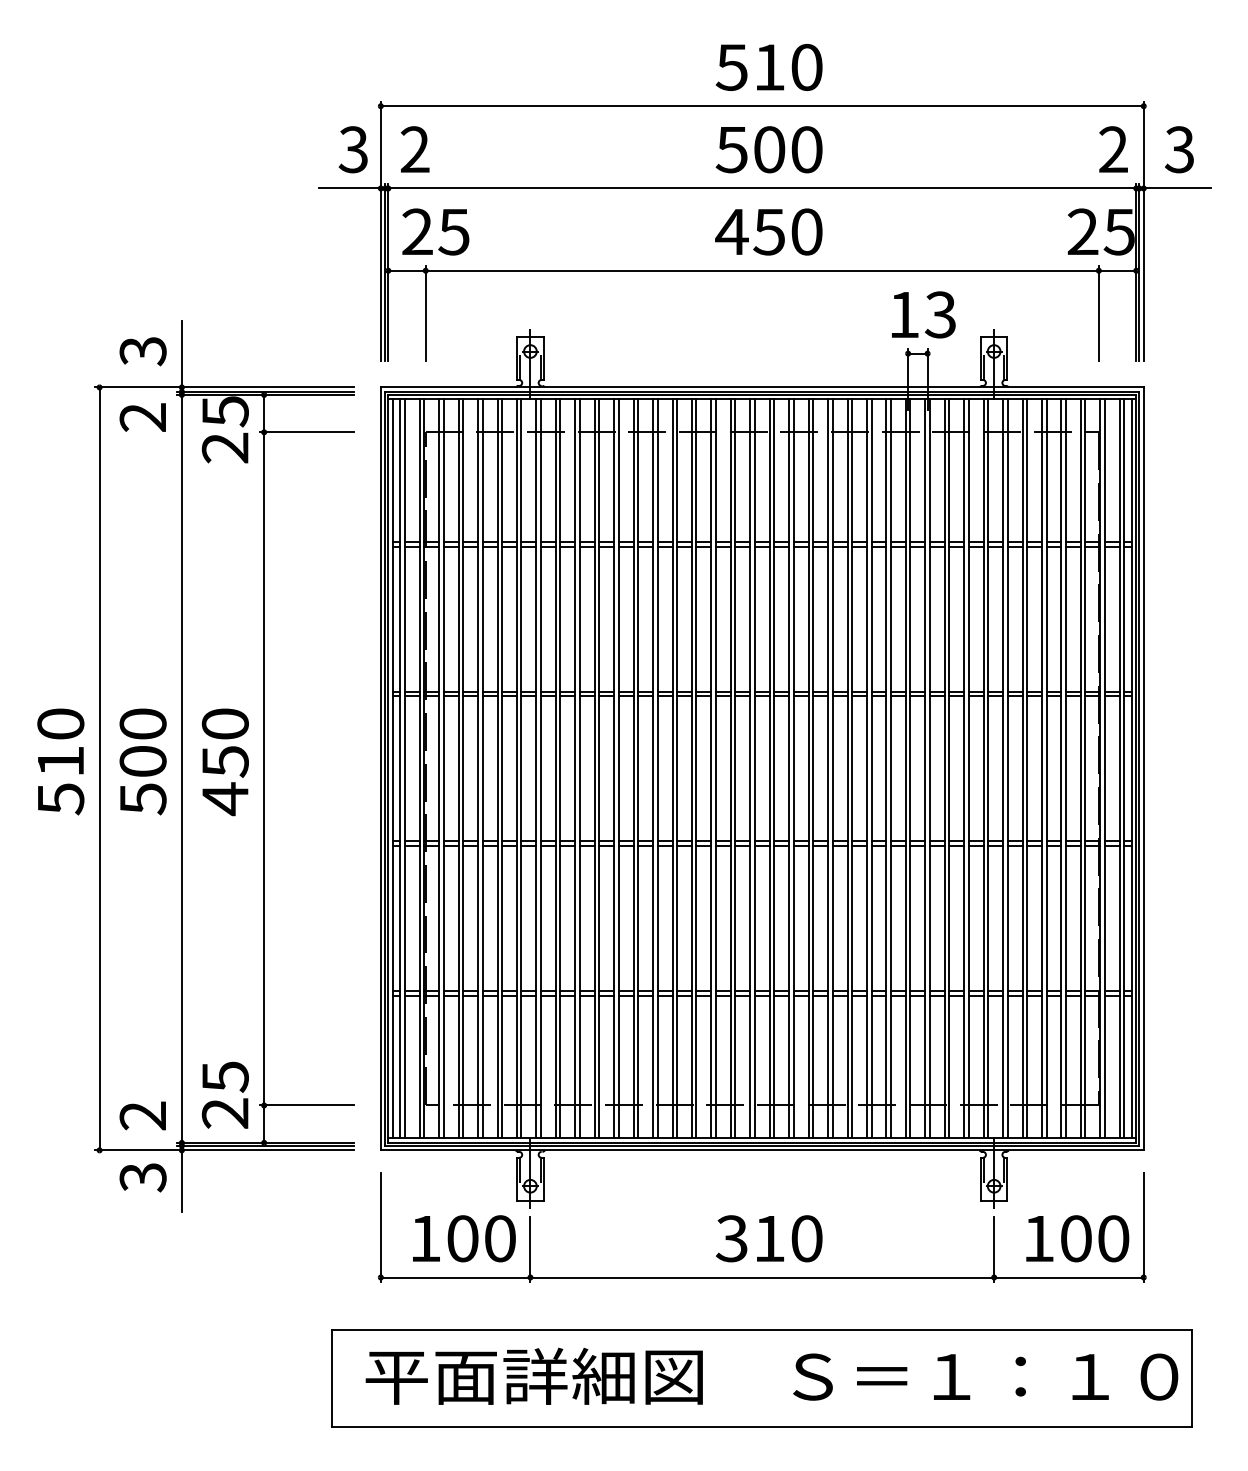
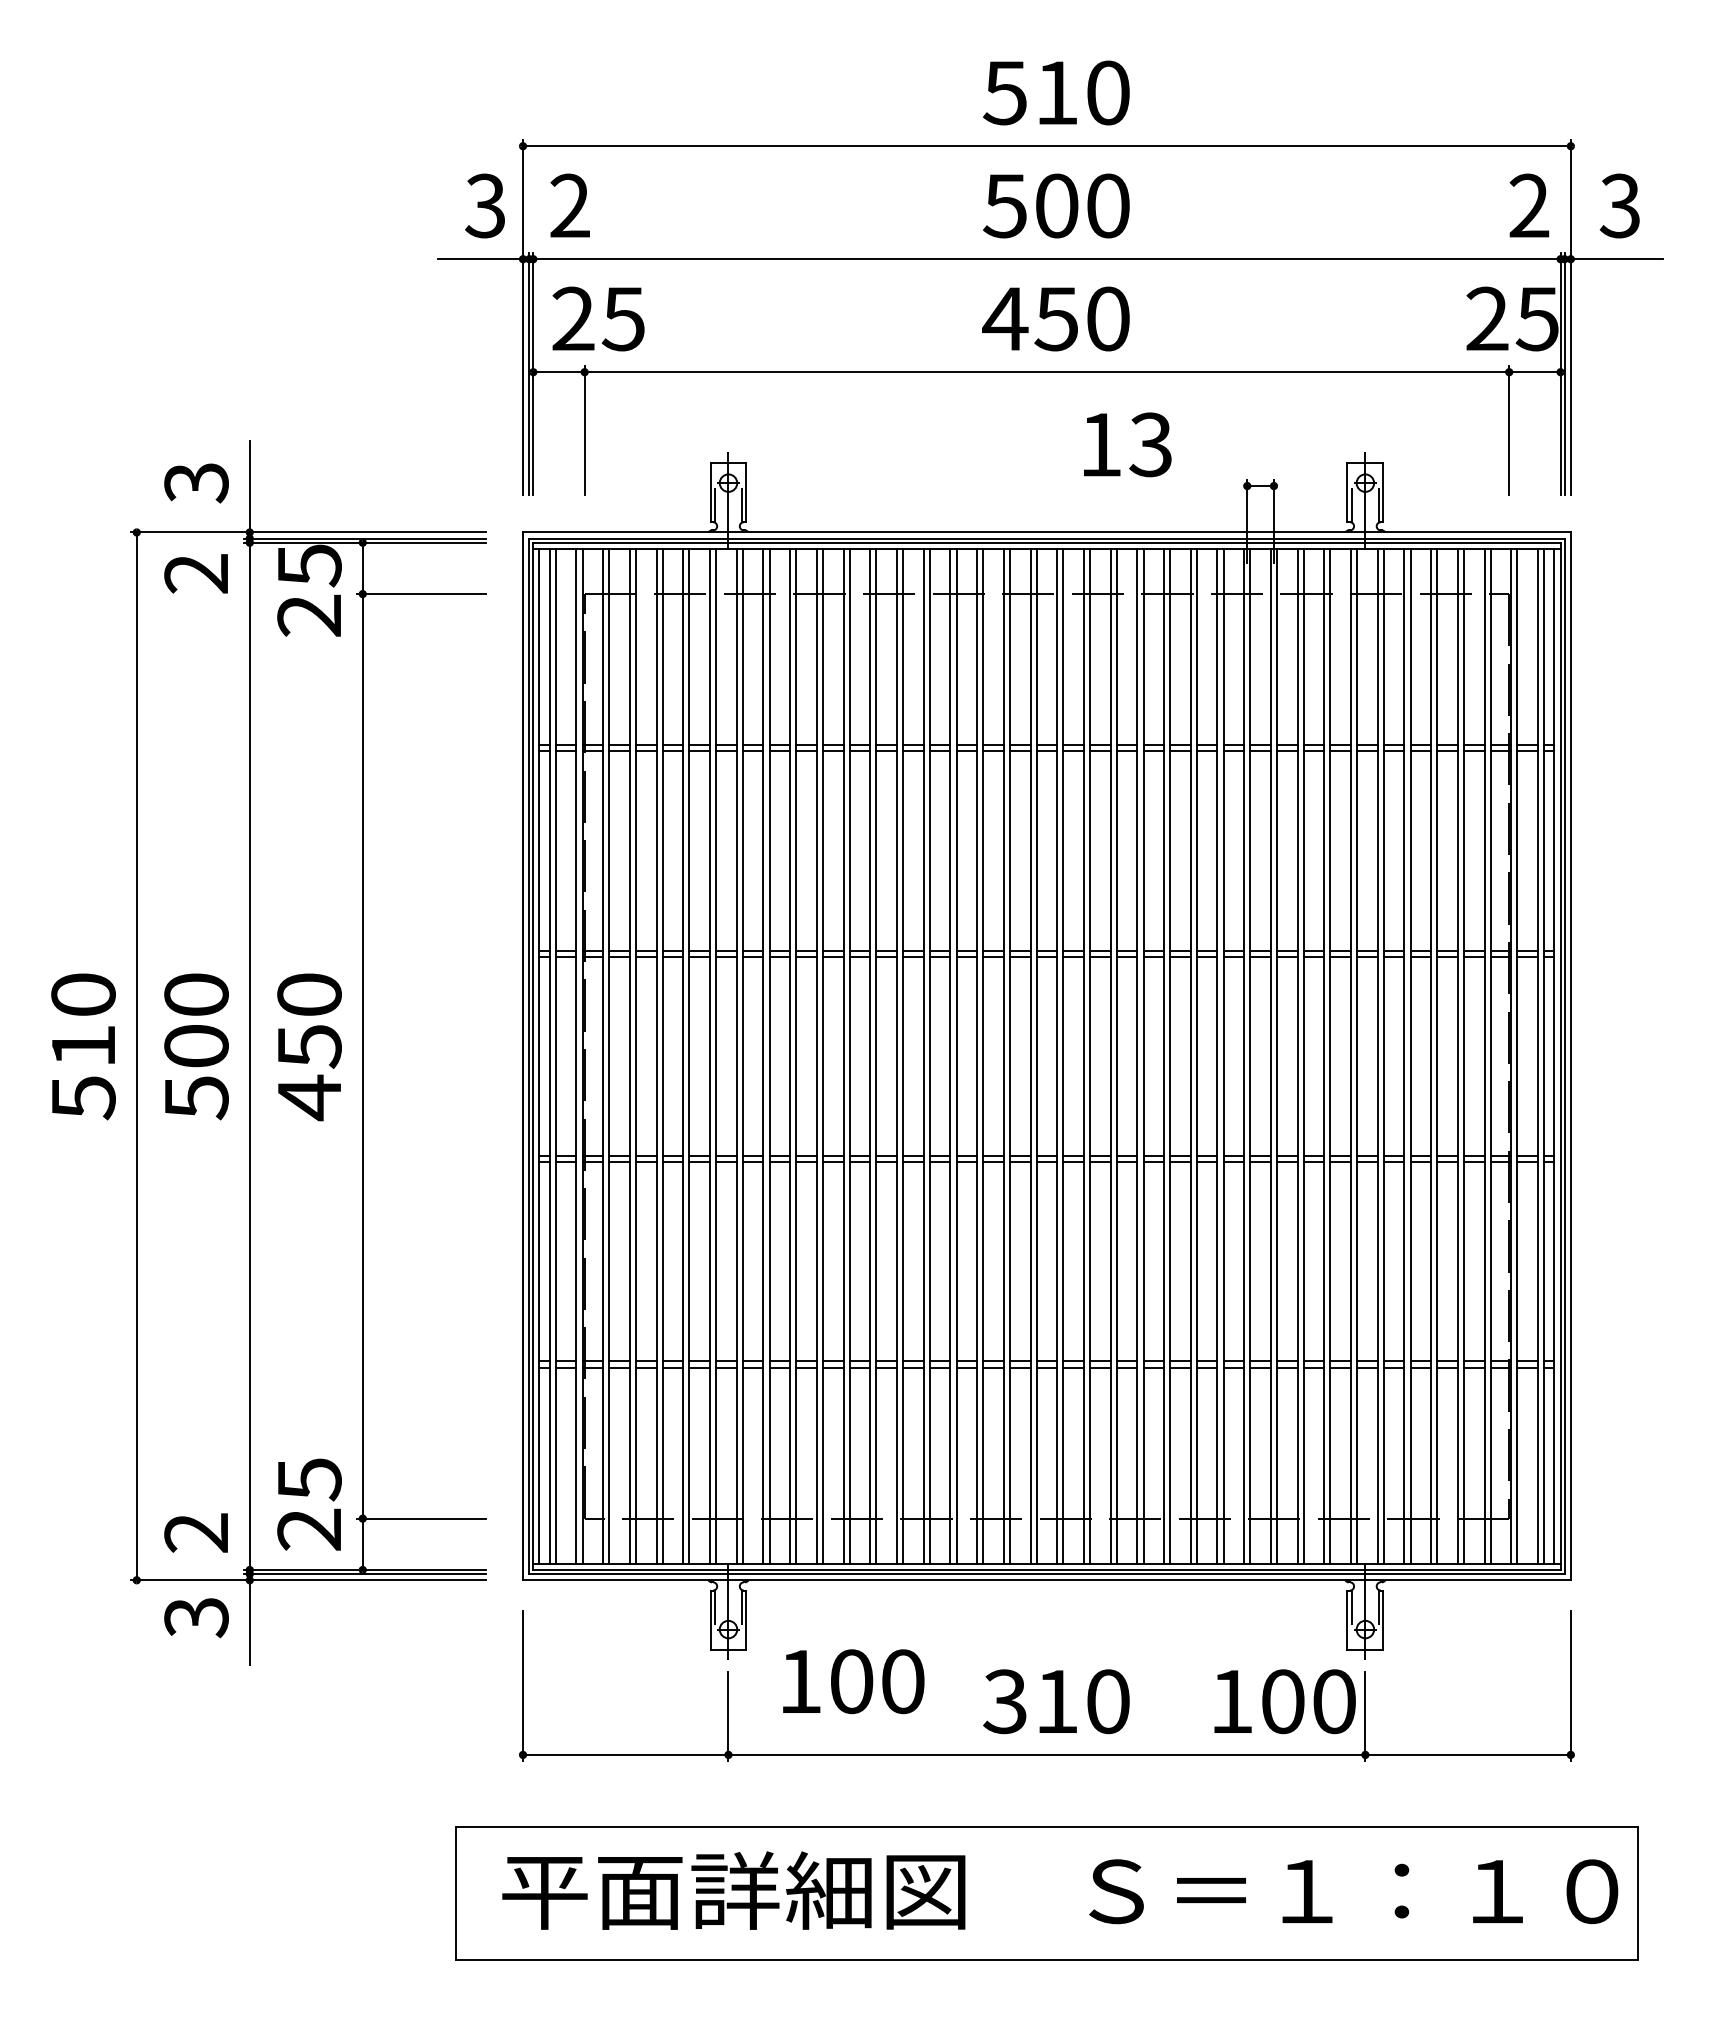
text: (923, 314) -> (1127, 444), moved
text: (464, 1238) -> (853, 1681), moved
text: (1077, 1238) -> (1284, 1701), moved

